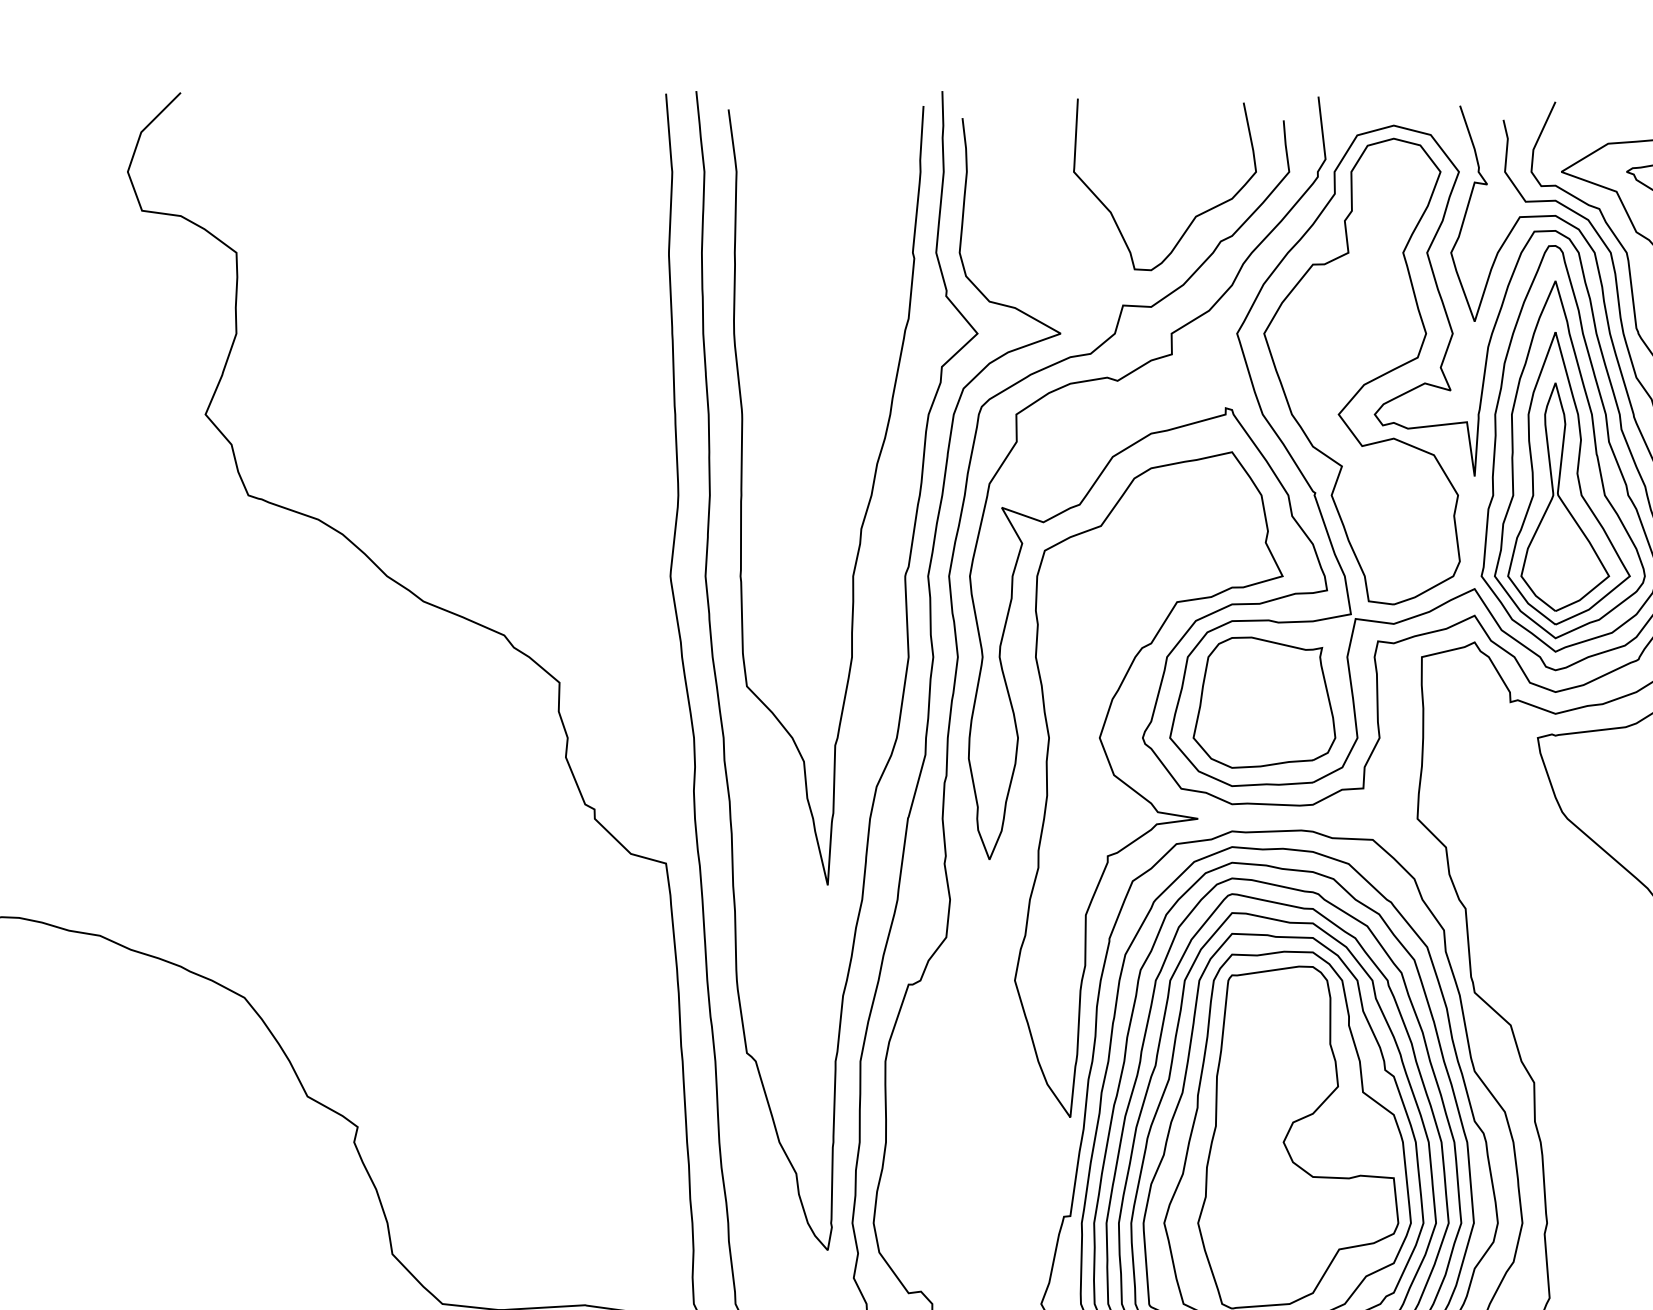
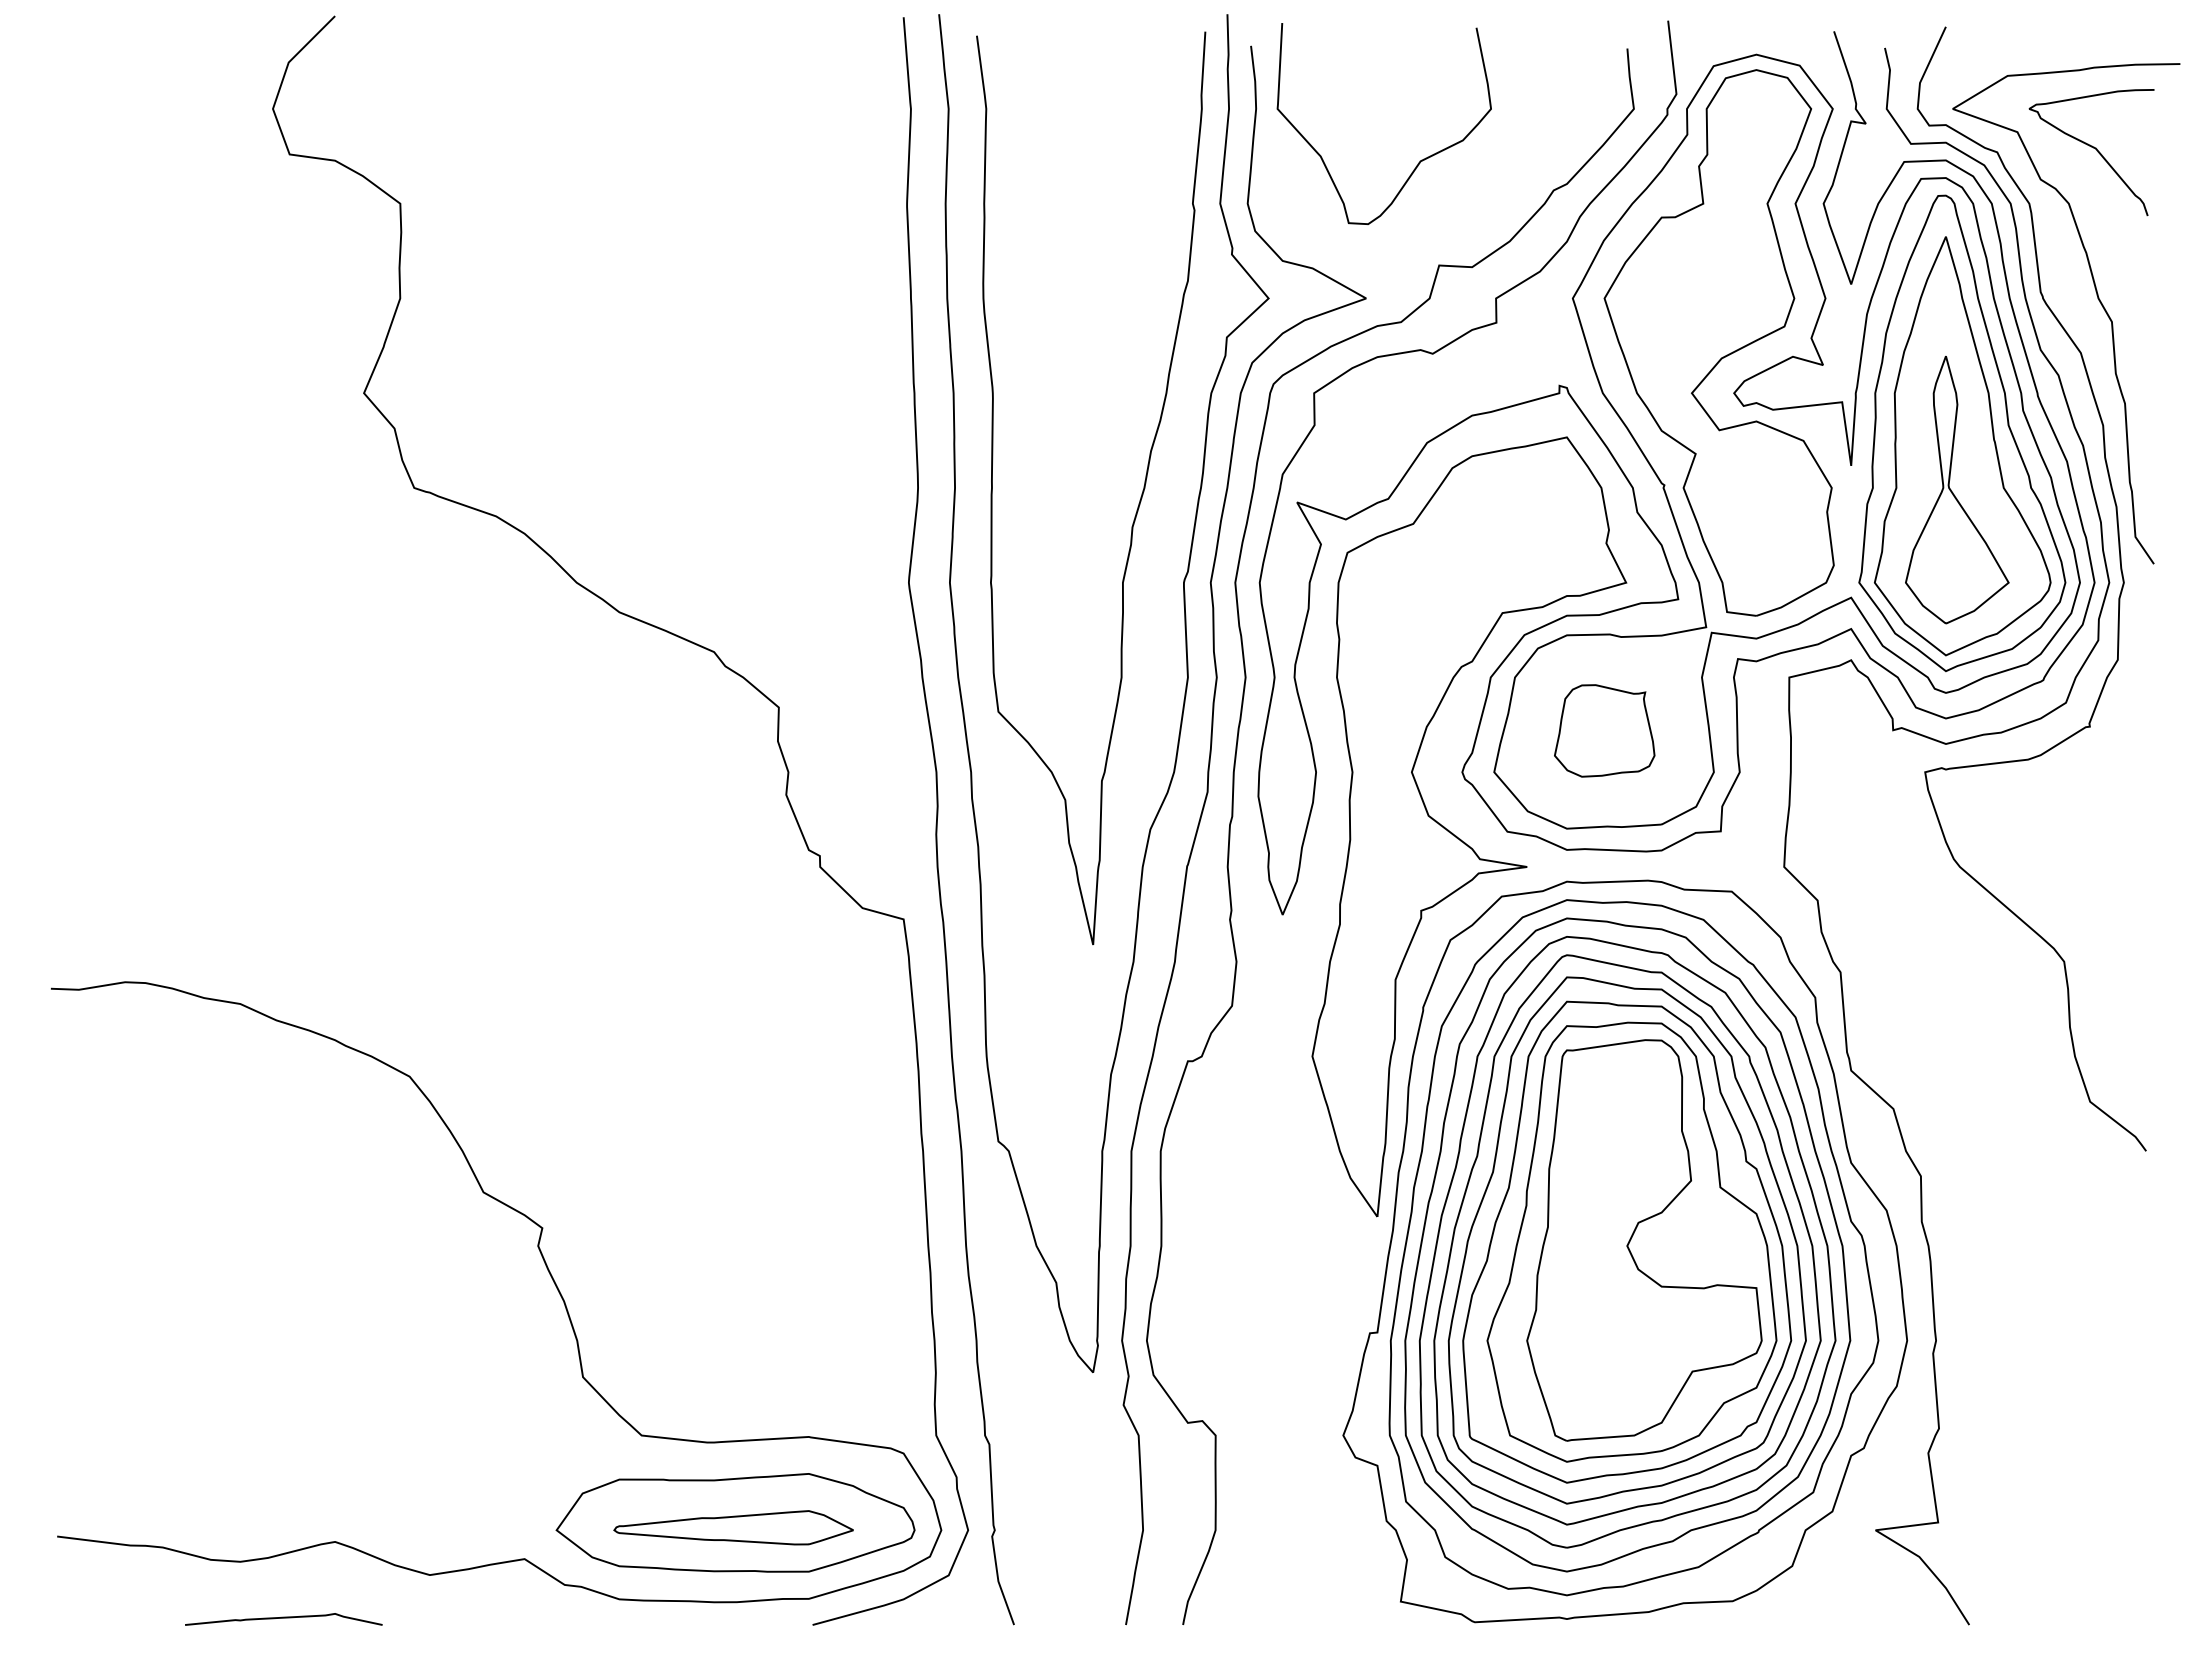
curve: (1195, 215) -> (1420, 160), moved
part: (1568, 478) -> (1961, 468), removed
part: (1264, 702) -> (1604, 730), size x0.6

